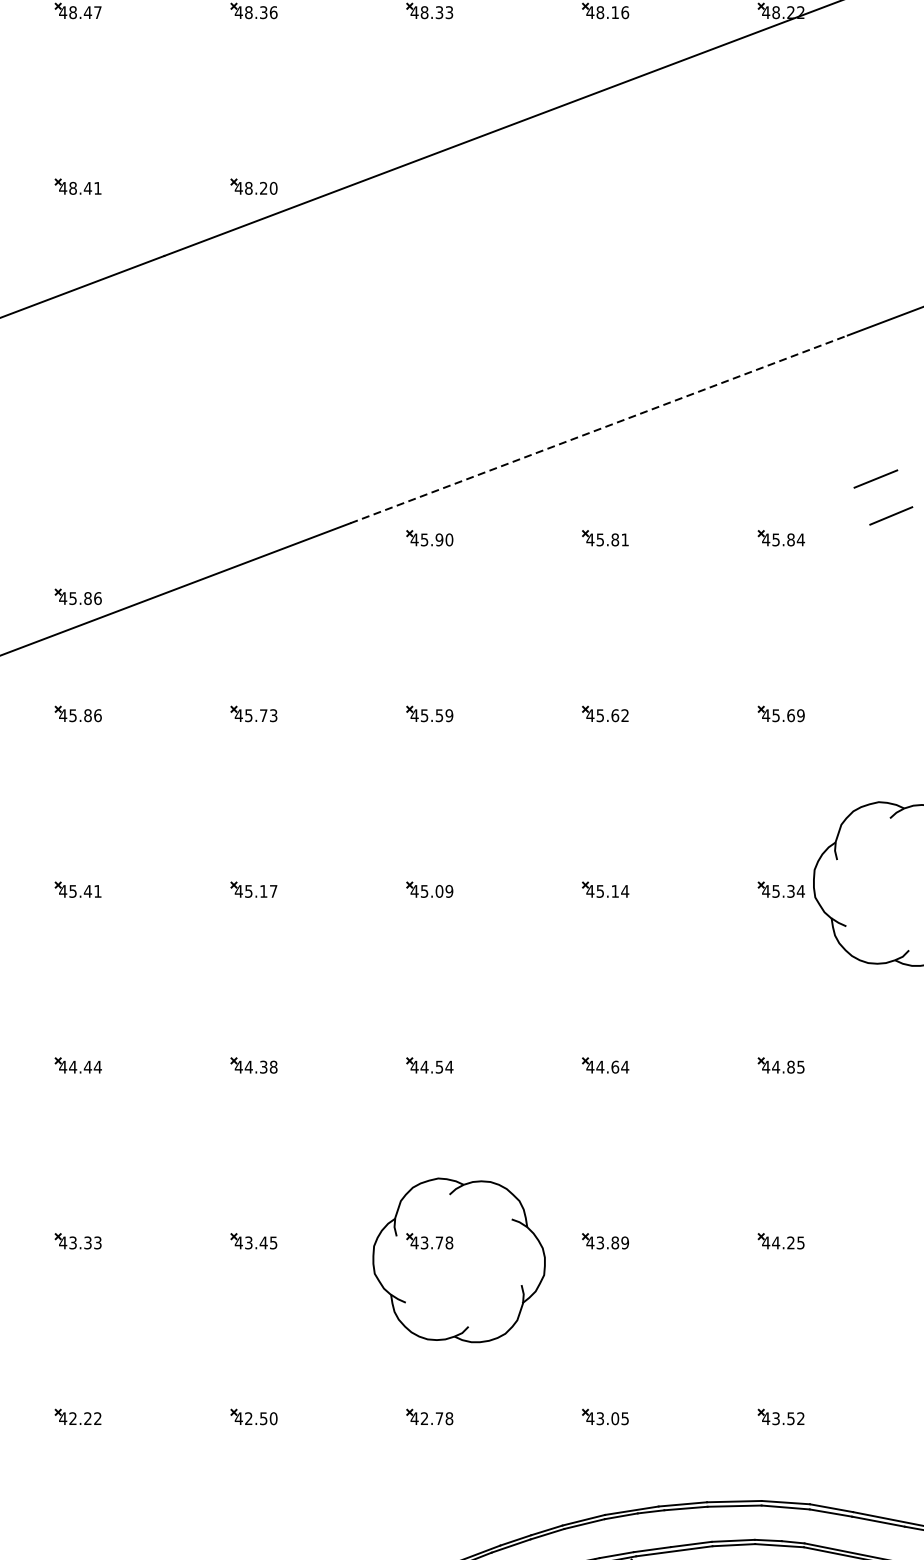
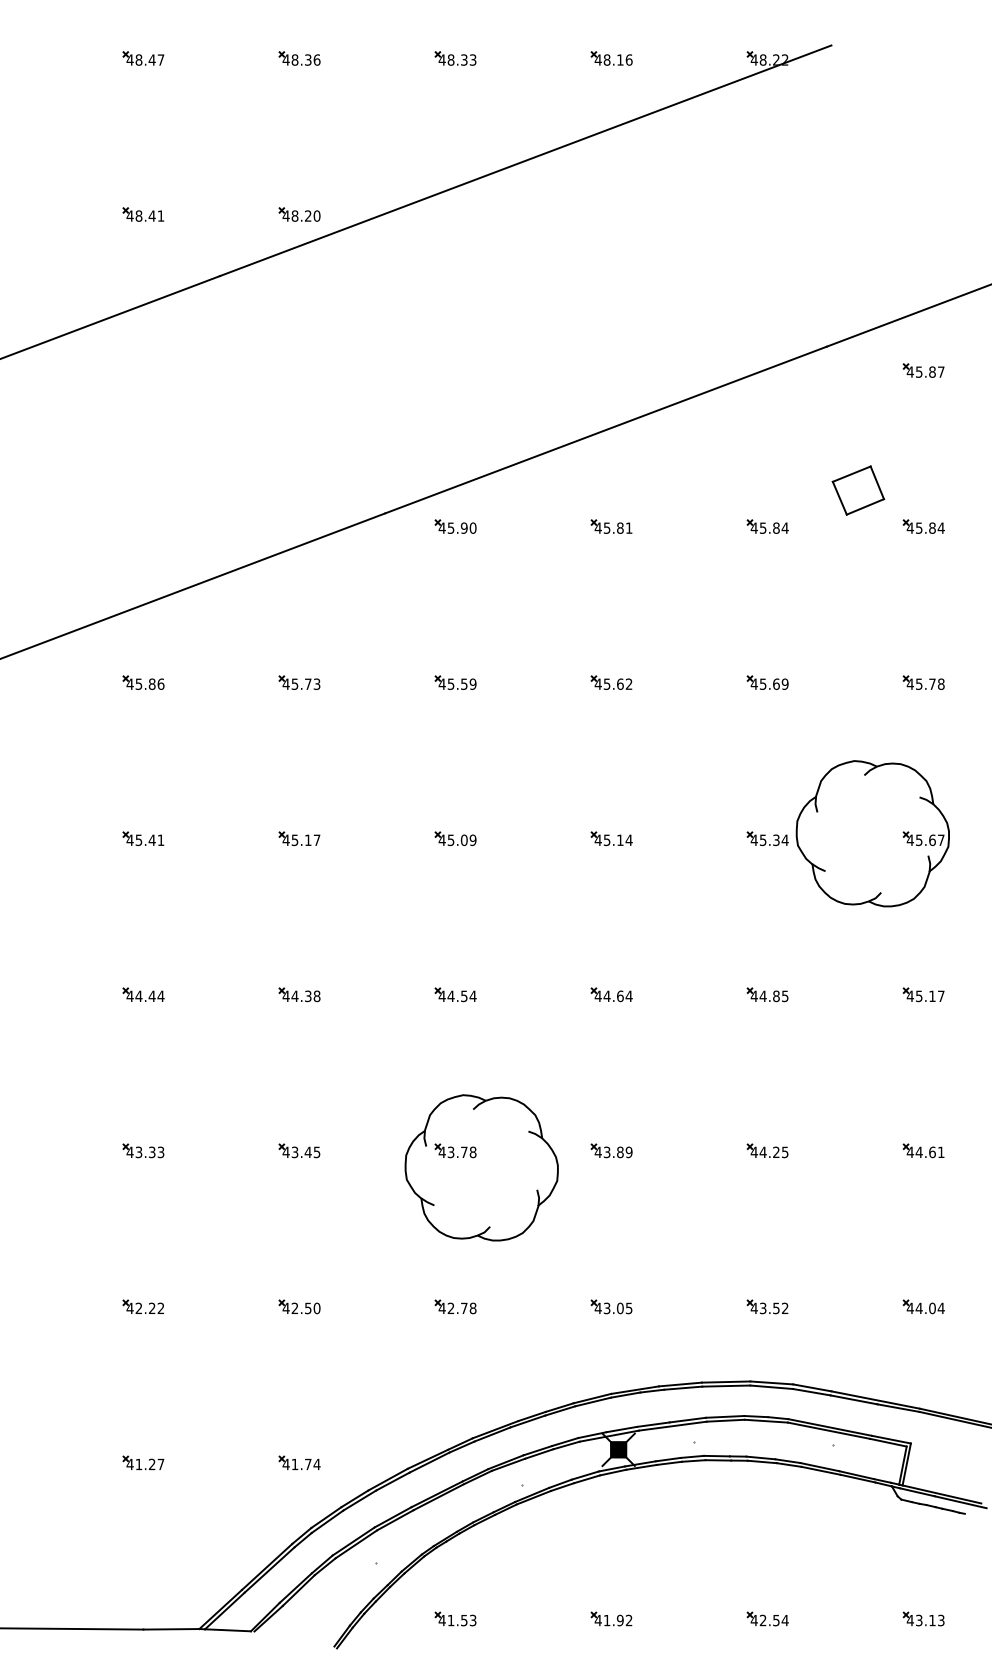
line: (599, 428) -> (606, 429), dashed -> solid
line: (904, 488) -> (877, 482), added
line: (862, 505) -> (839, 497), added
part: (78, 596) -> (143, 578), removed

